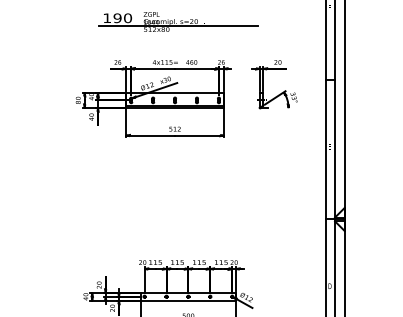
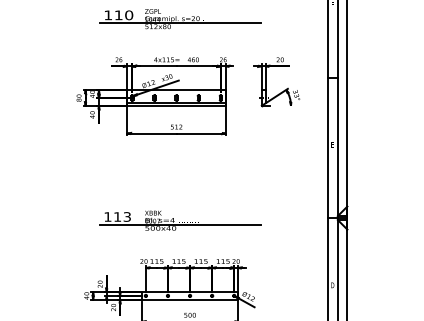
text: (117, 18) -> (118, 15), 190 -> 110
part: (178, 221) -> (180, 220), added

